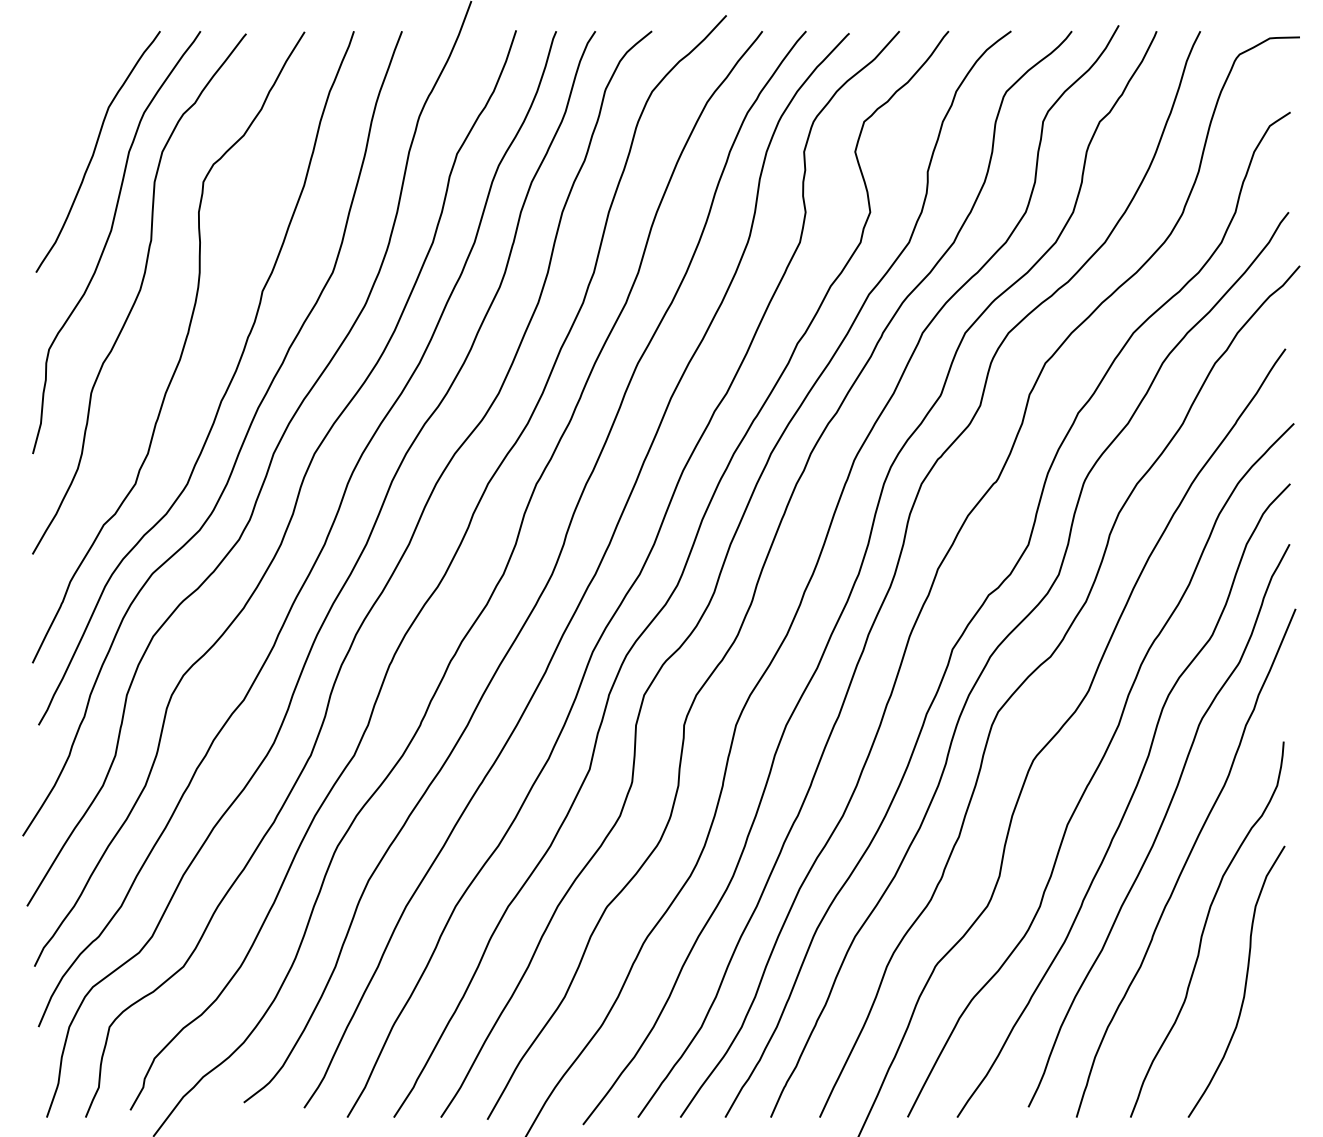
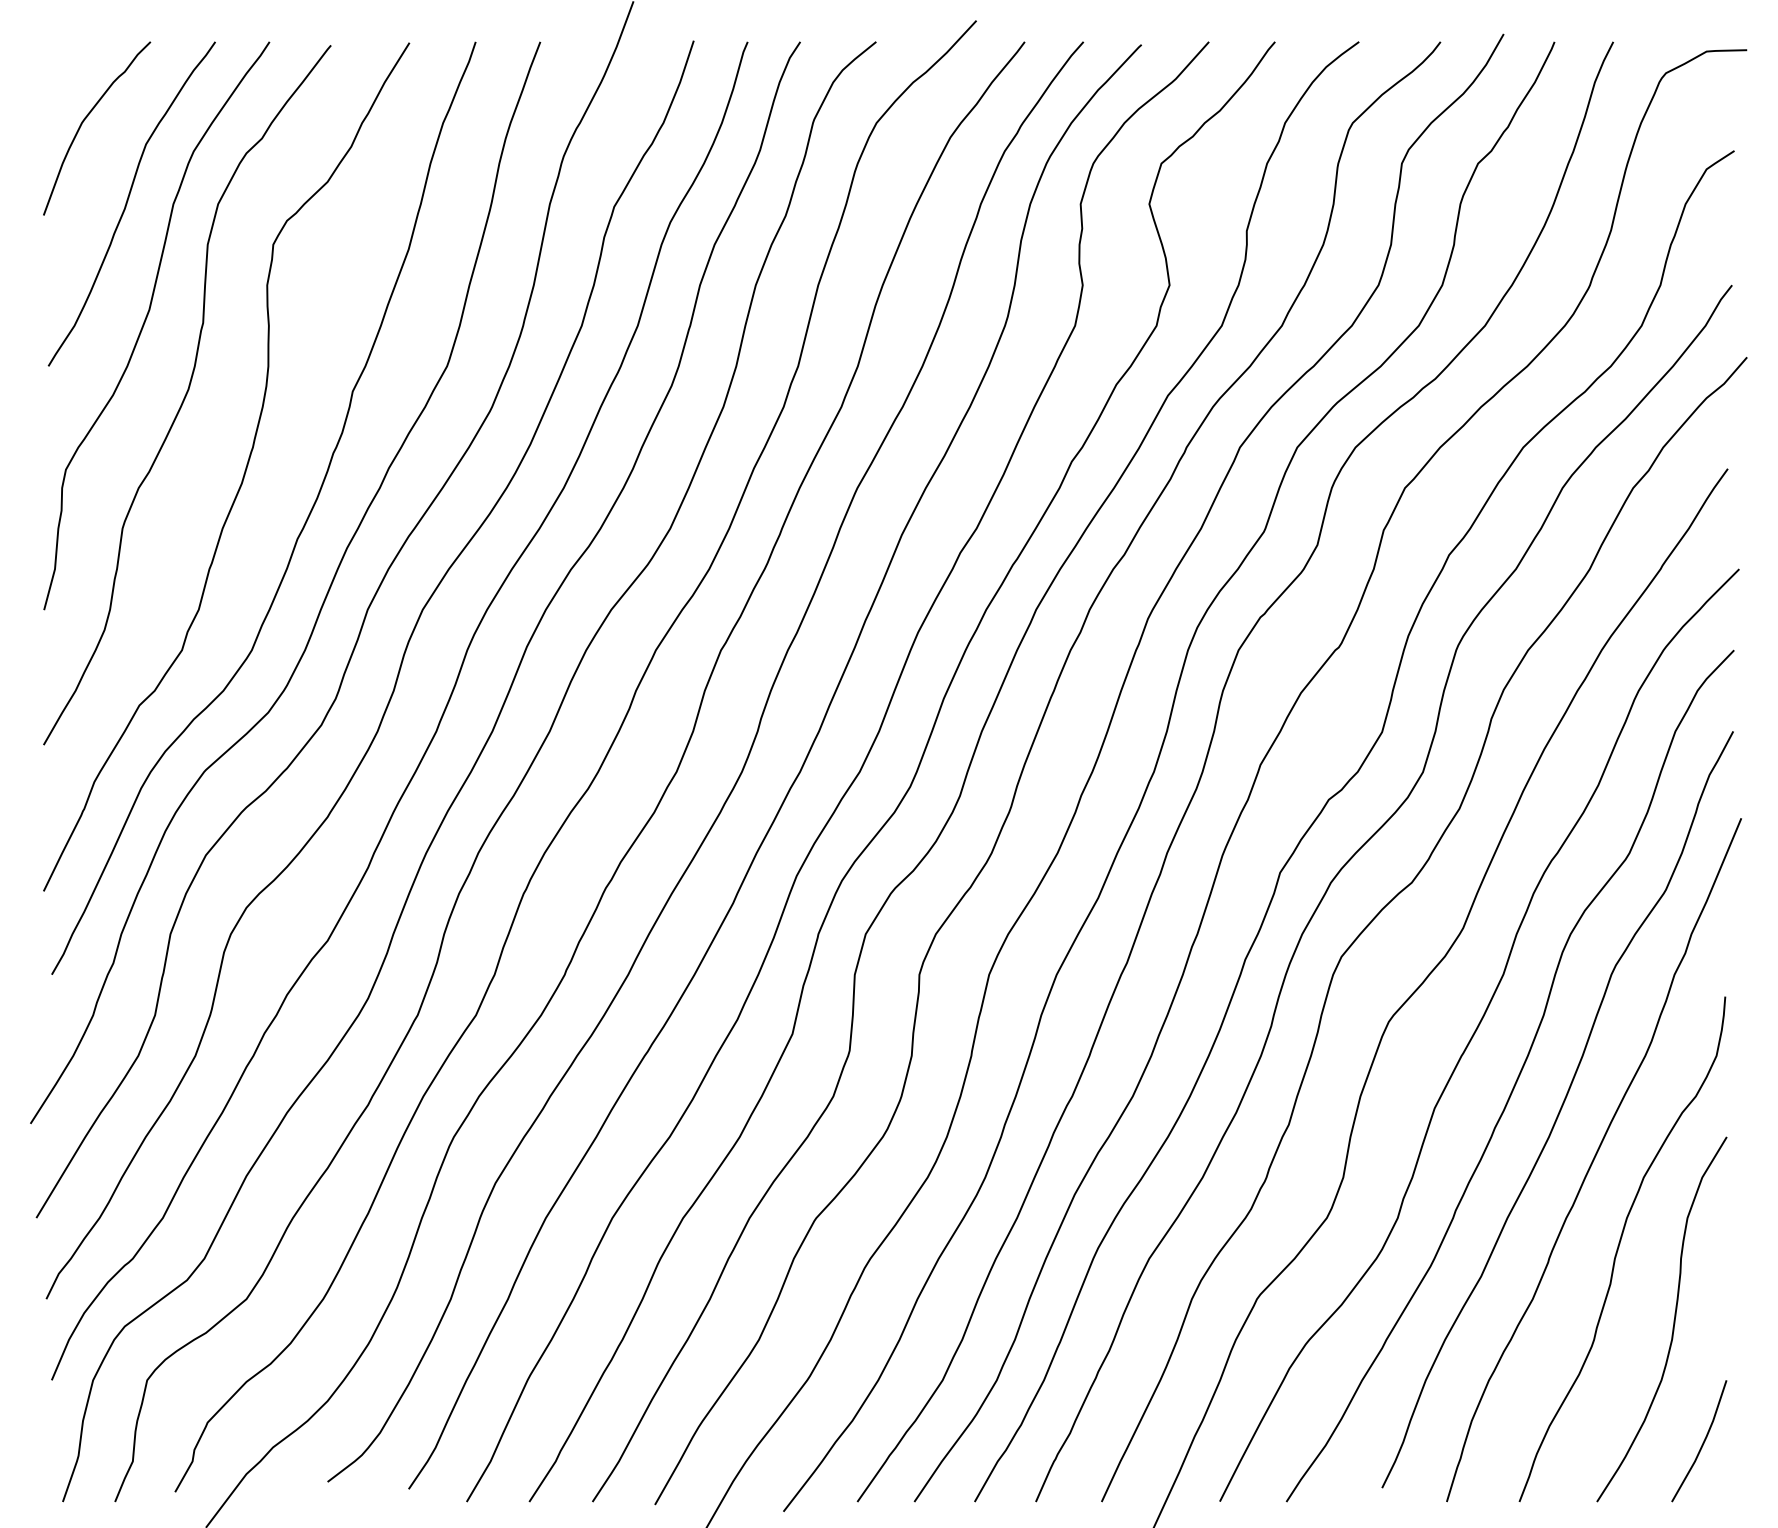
curve: (62, 91) -> (83, 122), added
line: (1266, 1073) -> (1702, 1442), added

